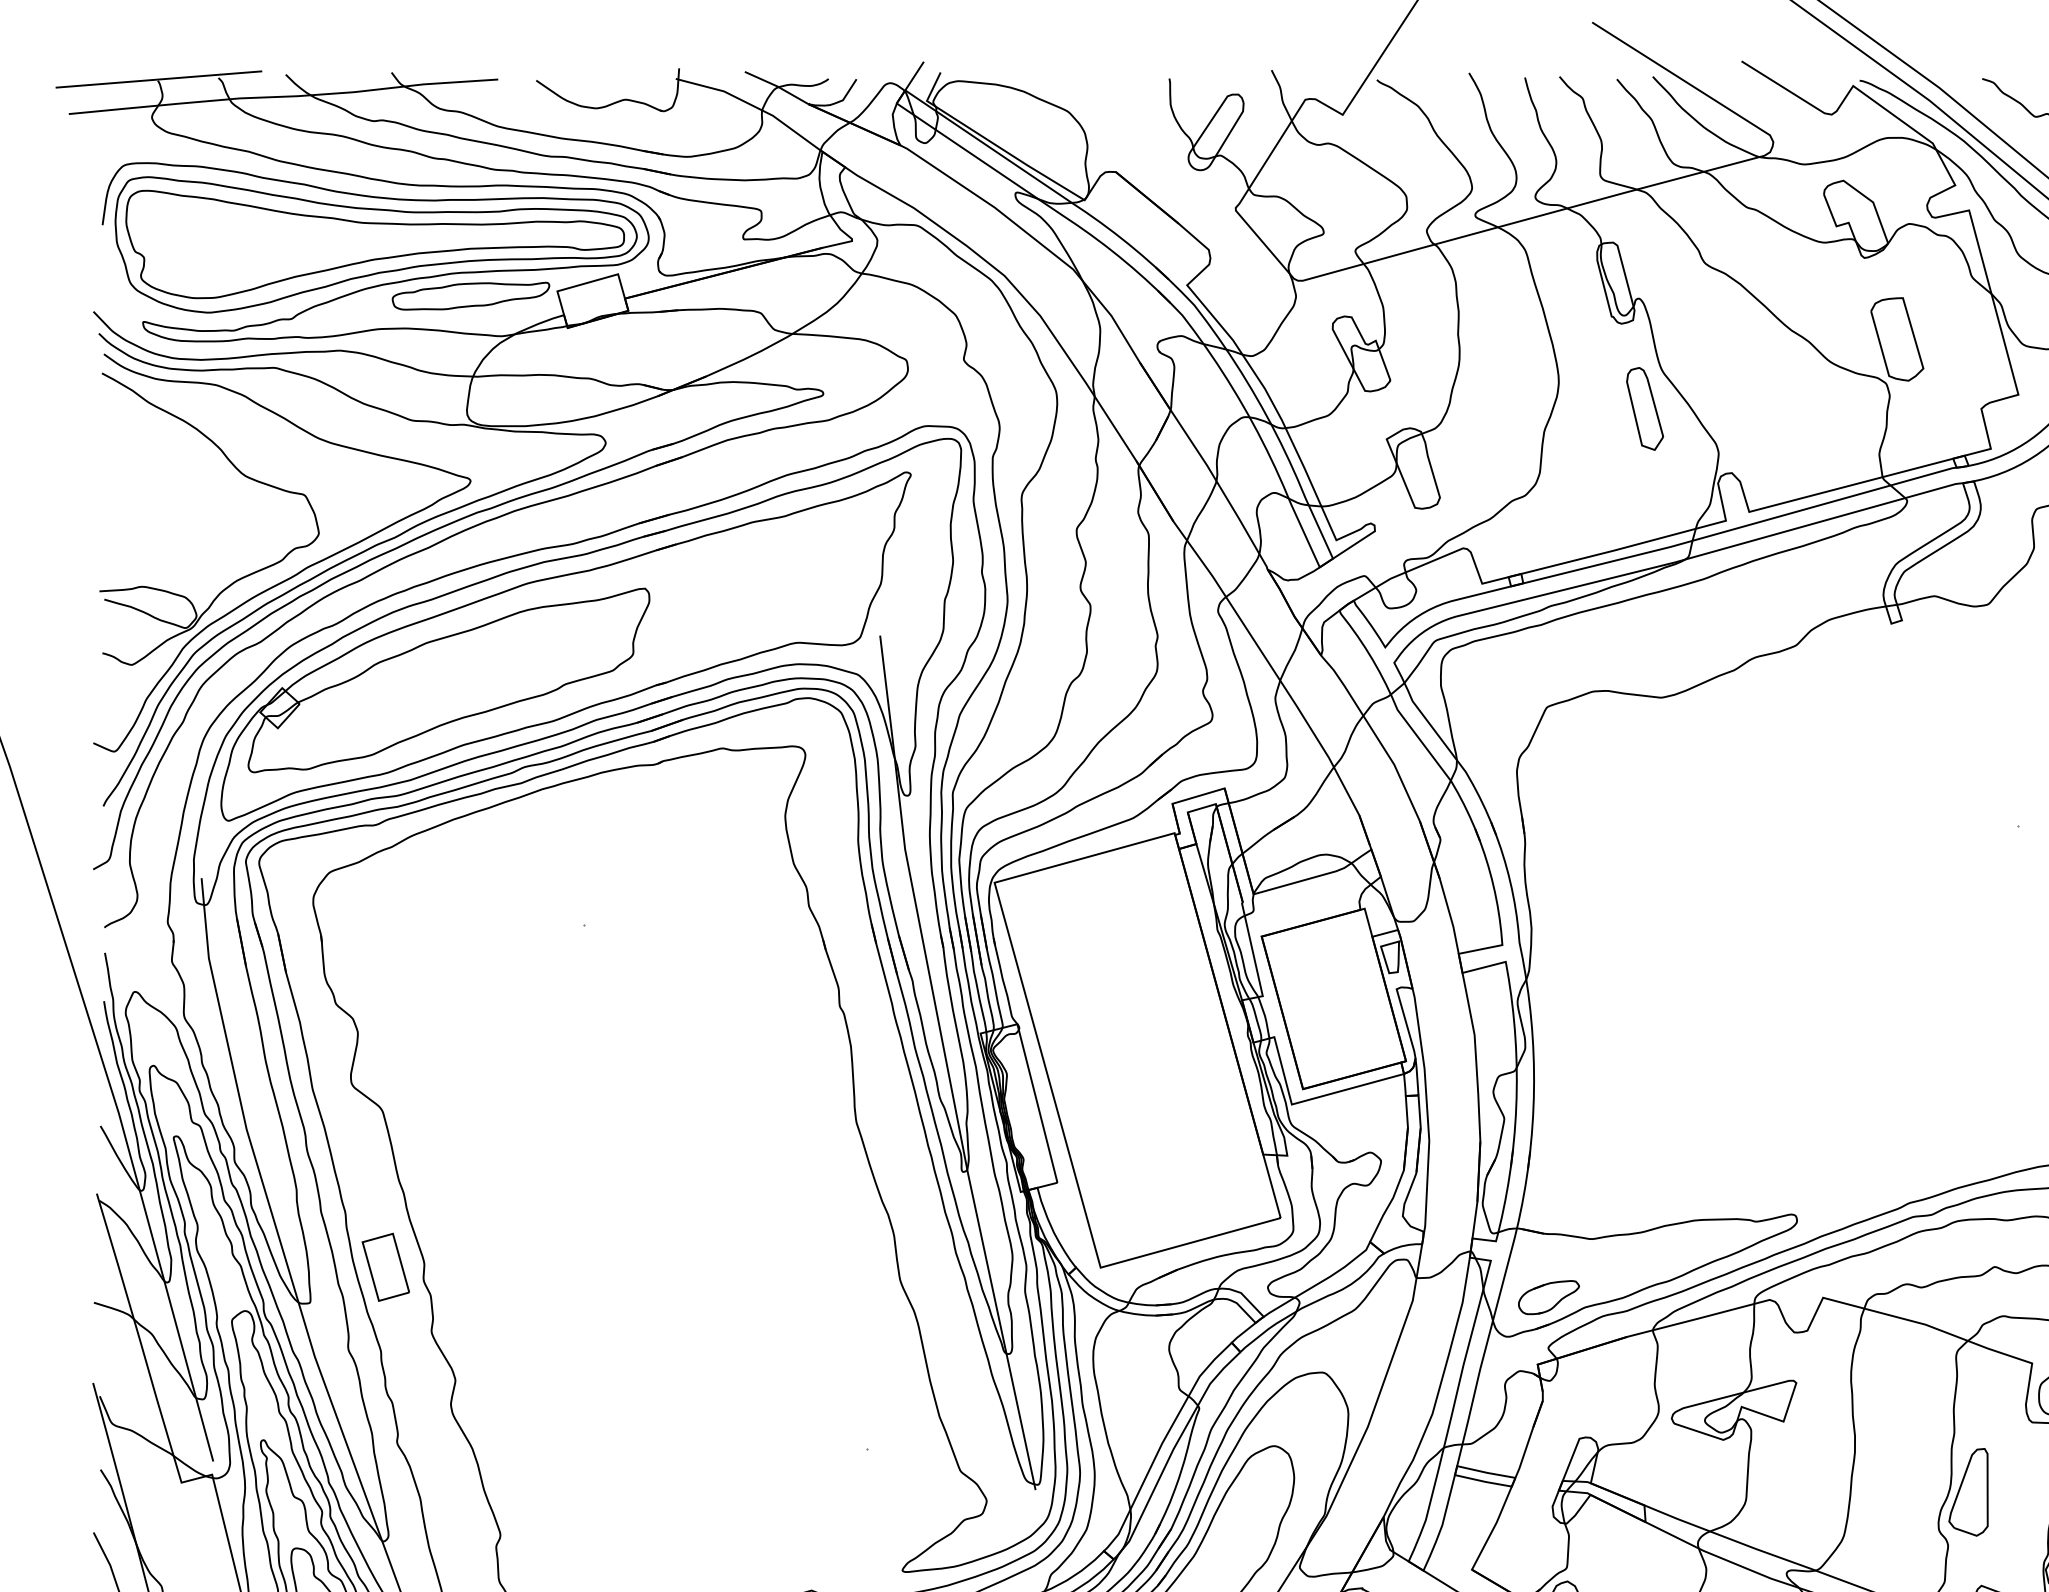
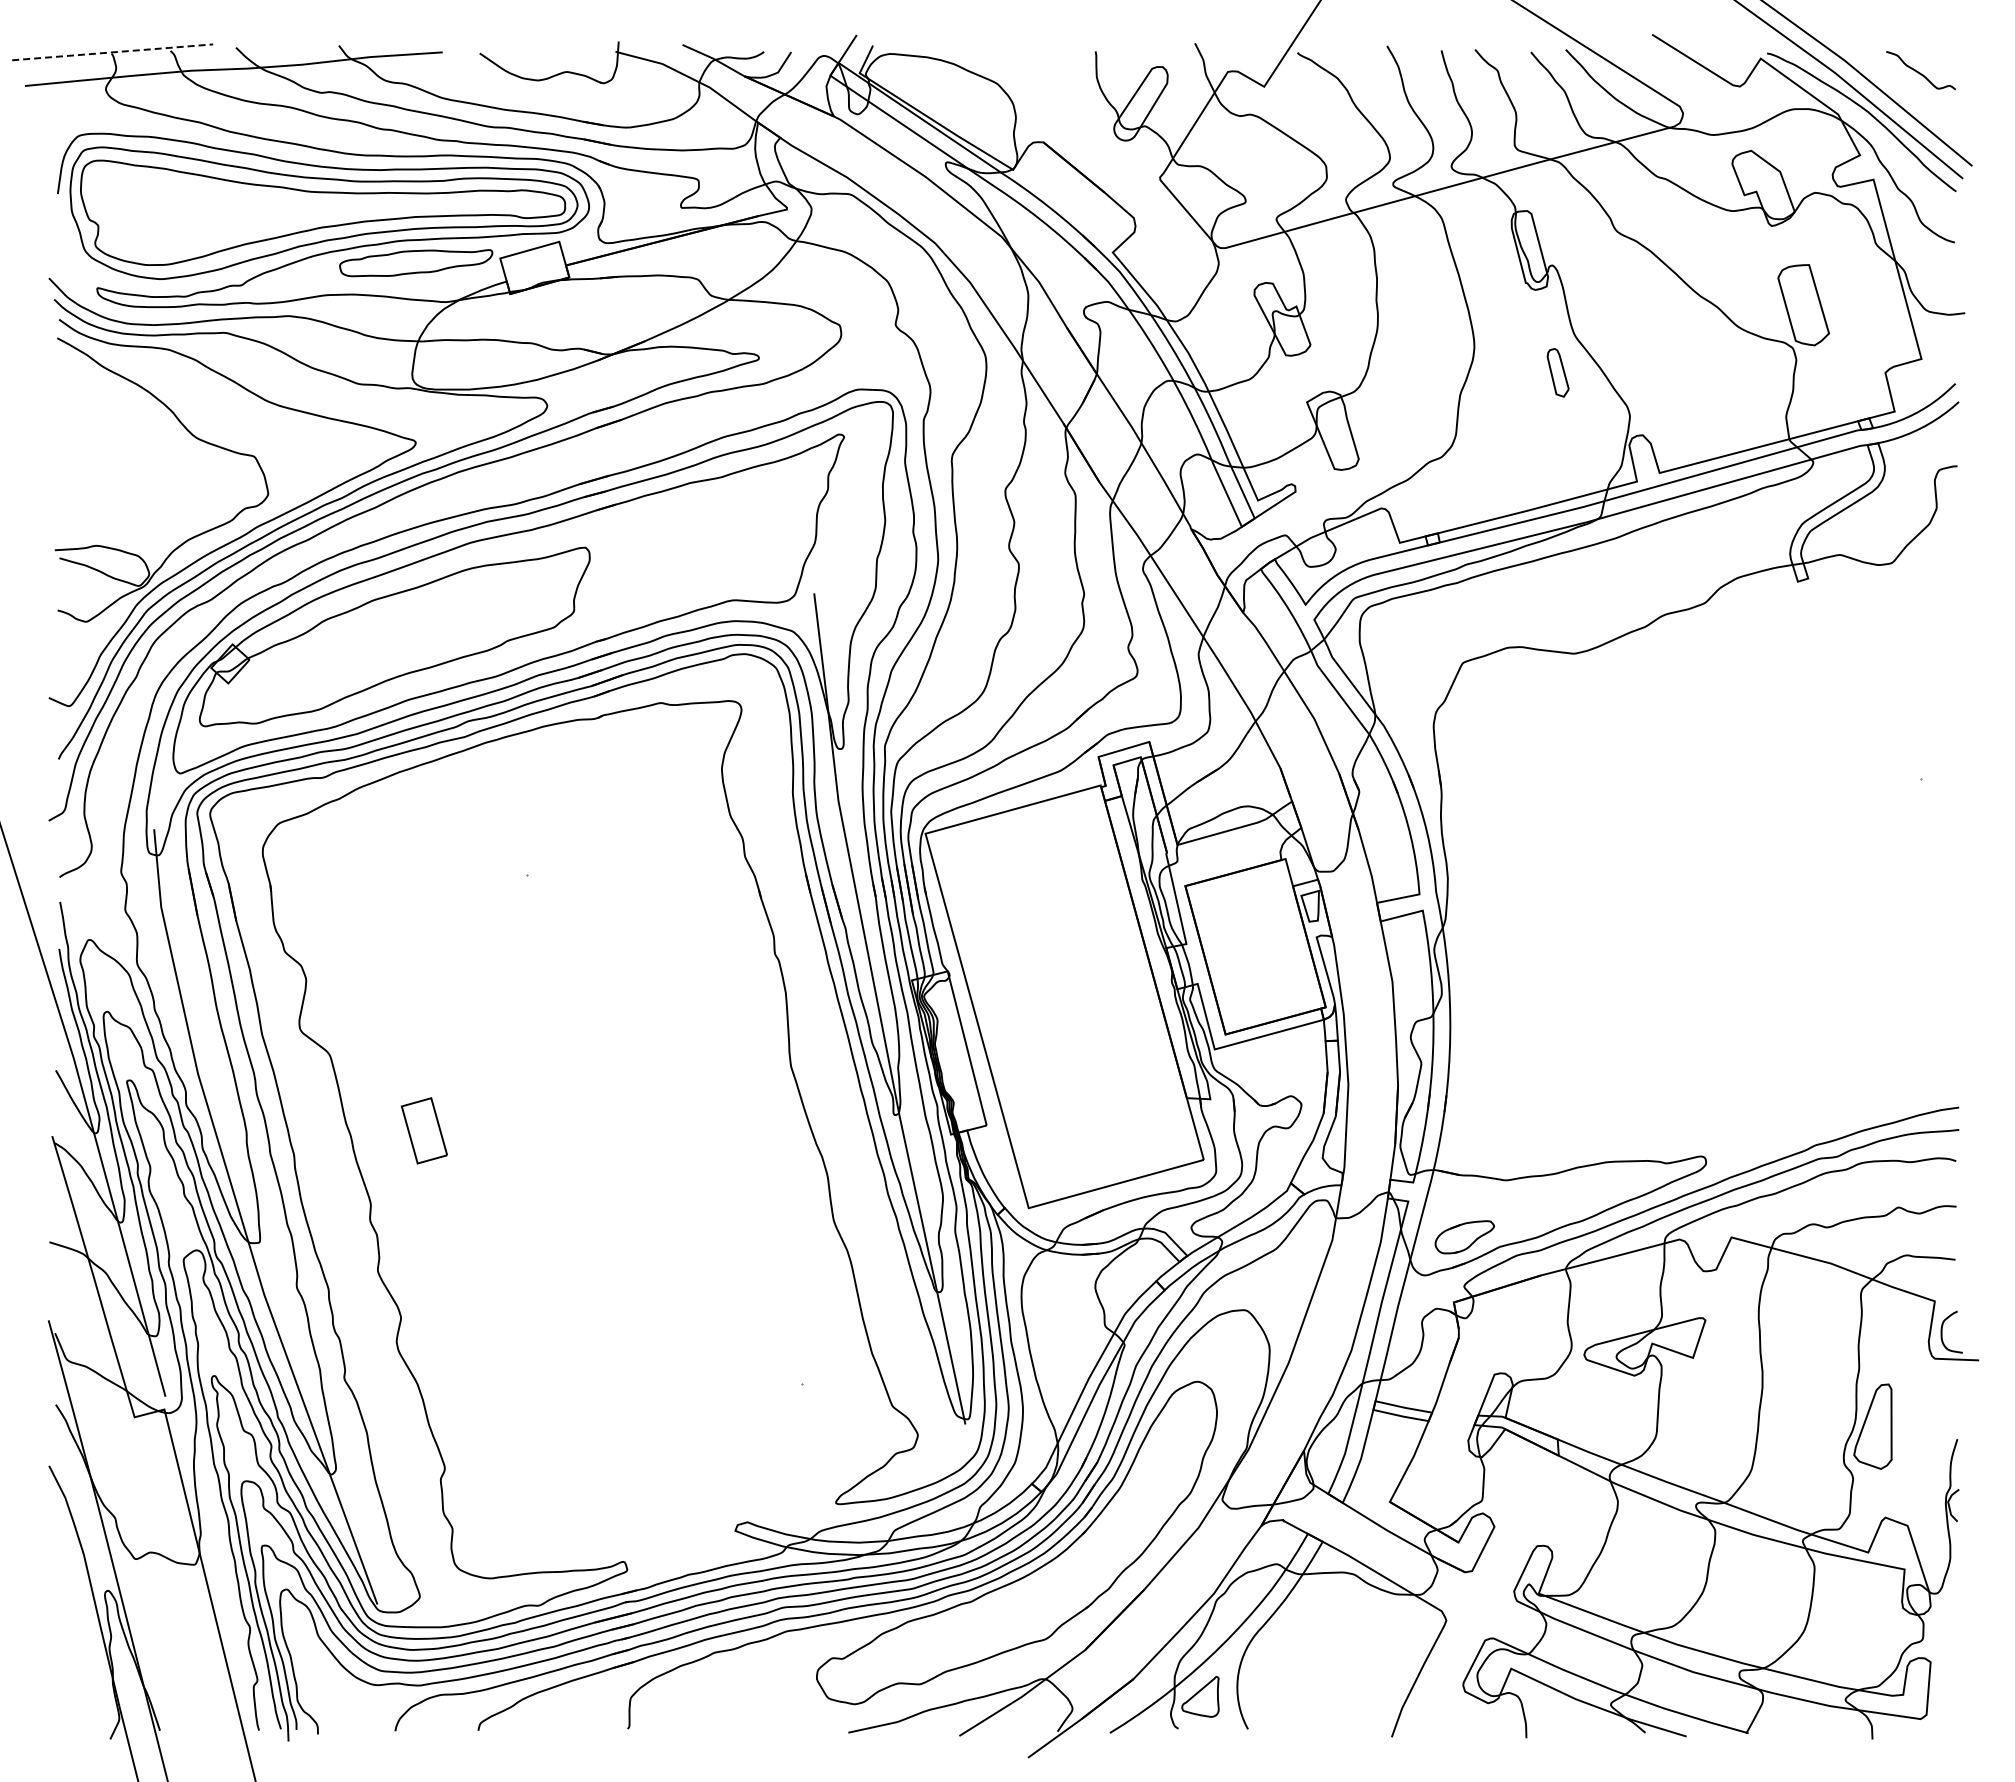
line: (158, 79) -> (112, 52), solid -> dashed
part: (1644, 408) -> (1557, 372), size x0.6
part: (384, 1266) -> (423, 1130), moved

